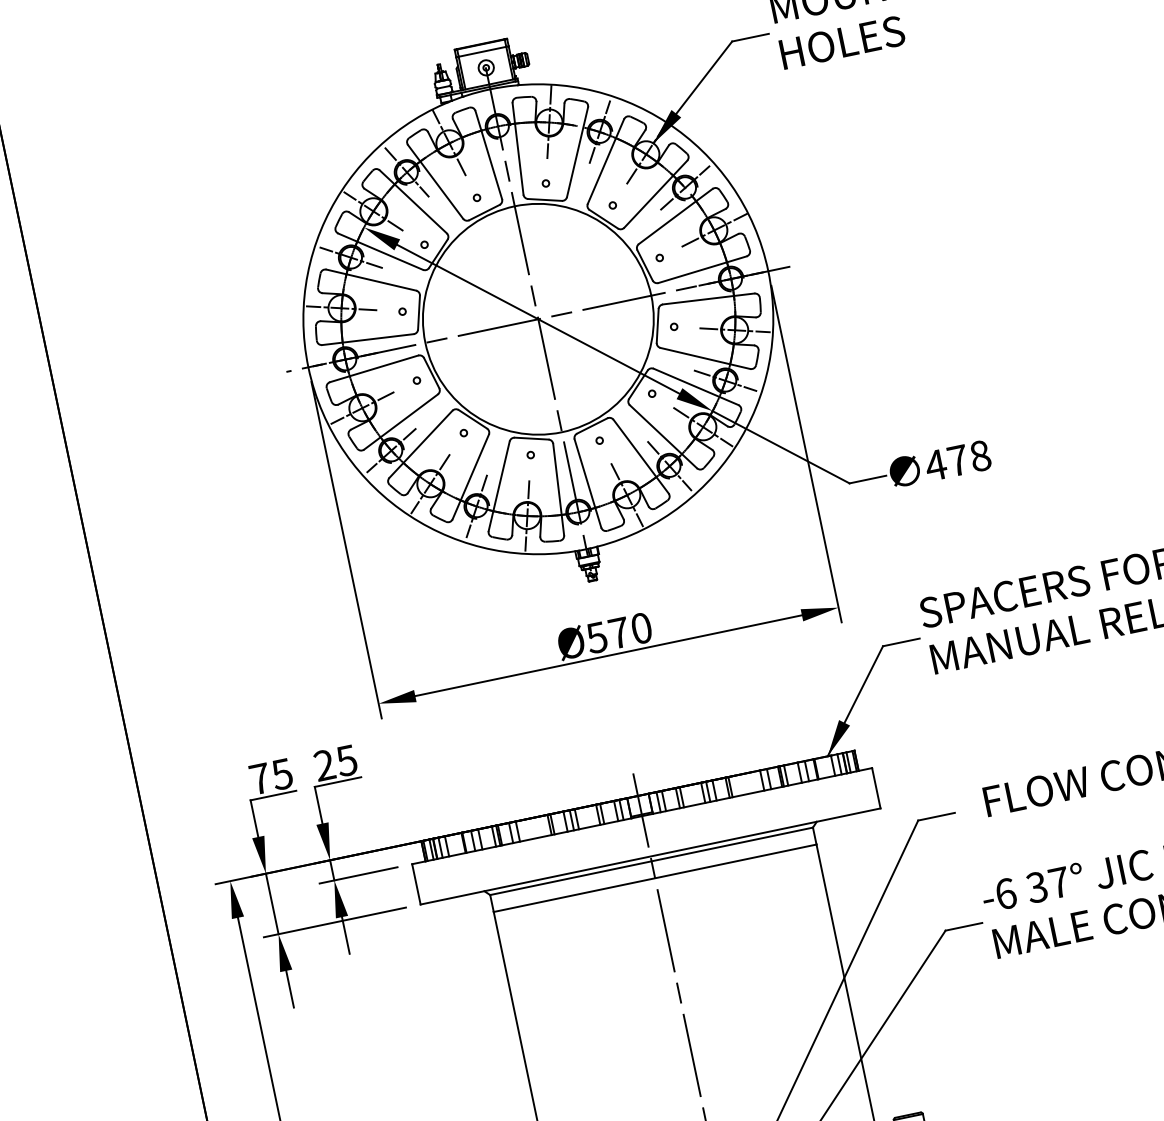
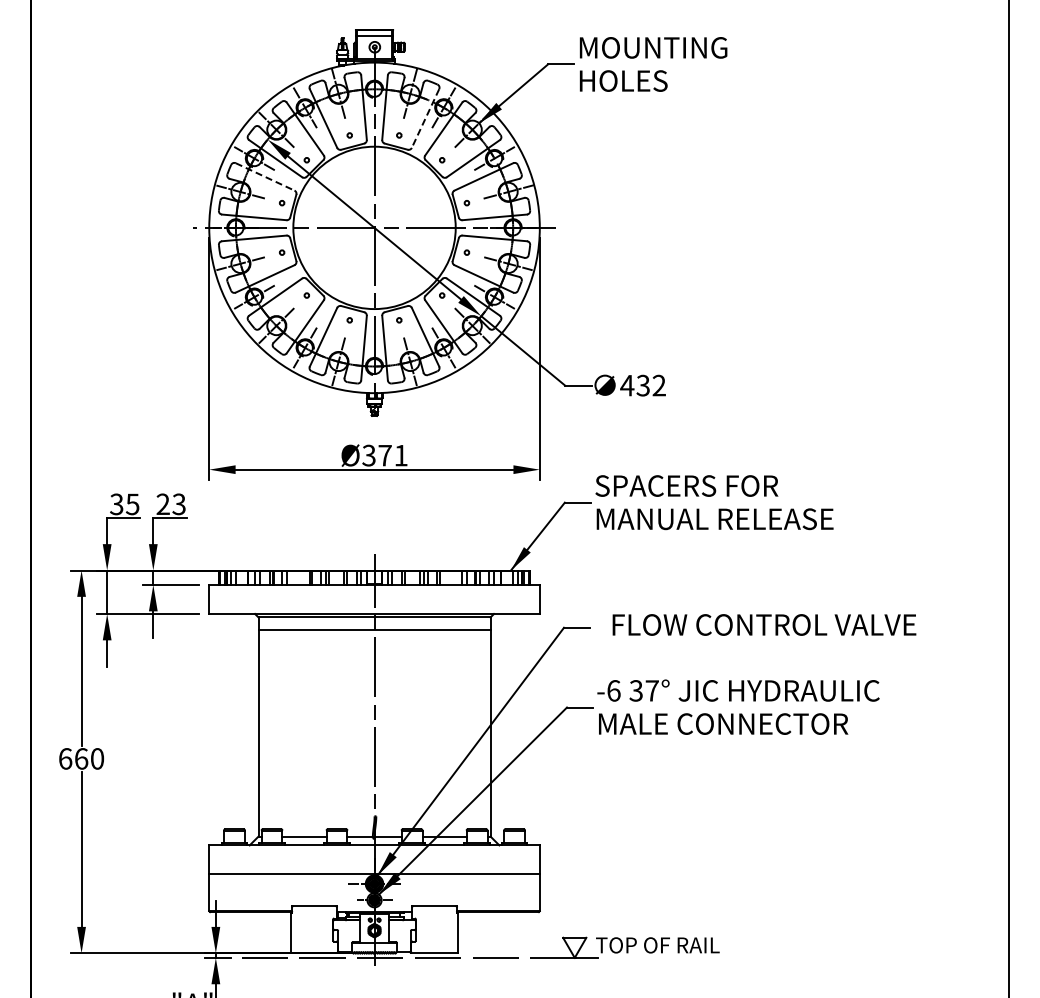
line: (577, 152) -> (425, 118), solid -> dashed
line: (371, 280) -> (265, 177), solid -> dashed
text: (968, 458) -> (650, 385), 478 -> 432
text: (619, 632) -> (385, 455), Ø570 -> Ø371
text: (347, 759) -> (179, 503), 25 -> 23
text: (259, 779) -> (116, 504), 75 -> 35

